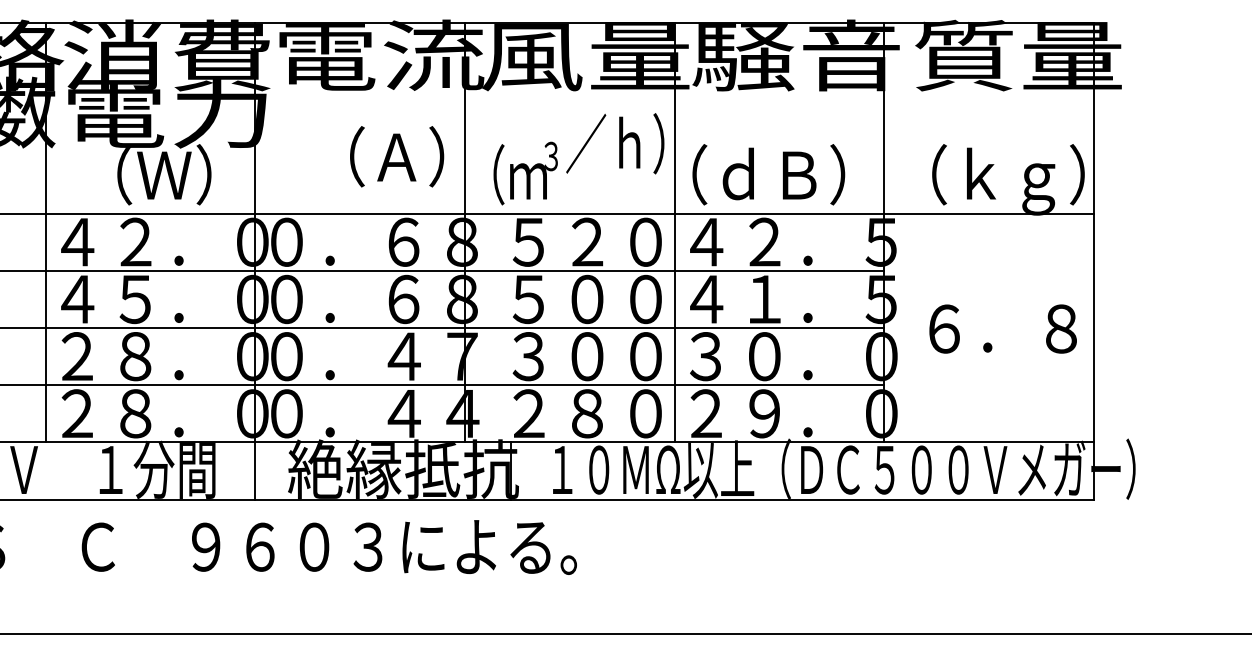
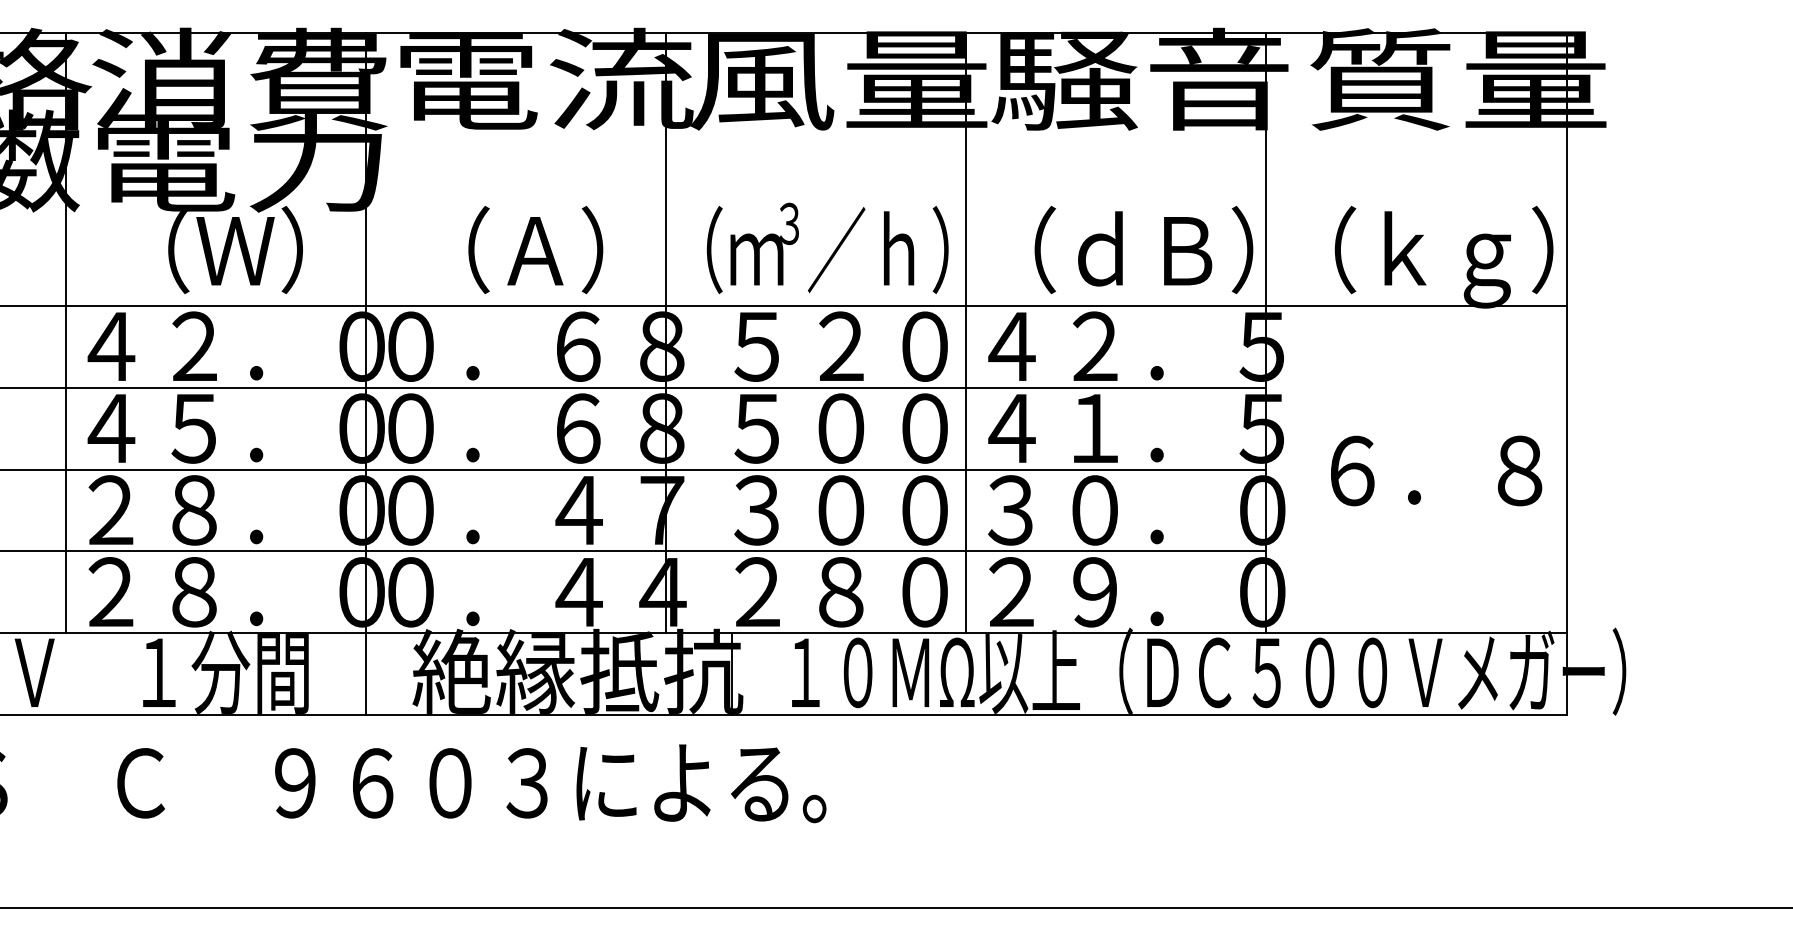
text: (615, 143) -> (878, 249), moved
text: (397, 156) -> (536, 249), moved
text: (768, 174) -> (1143, 249), moved

